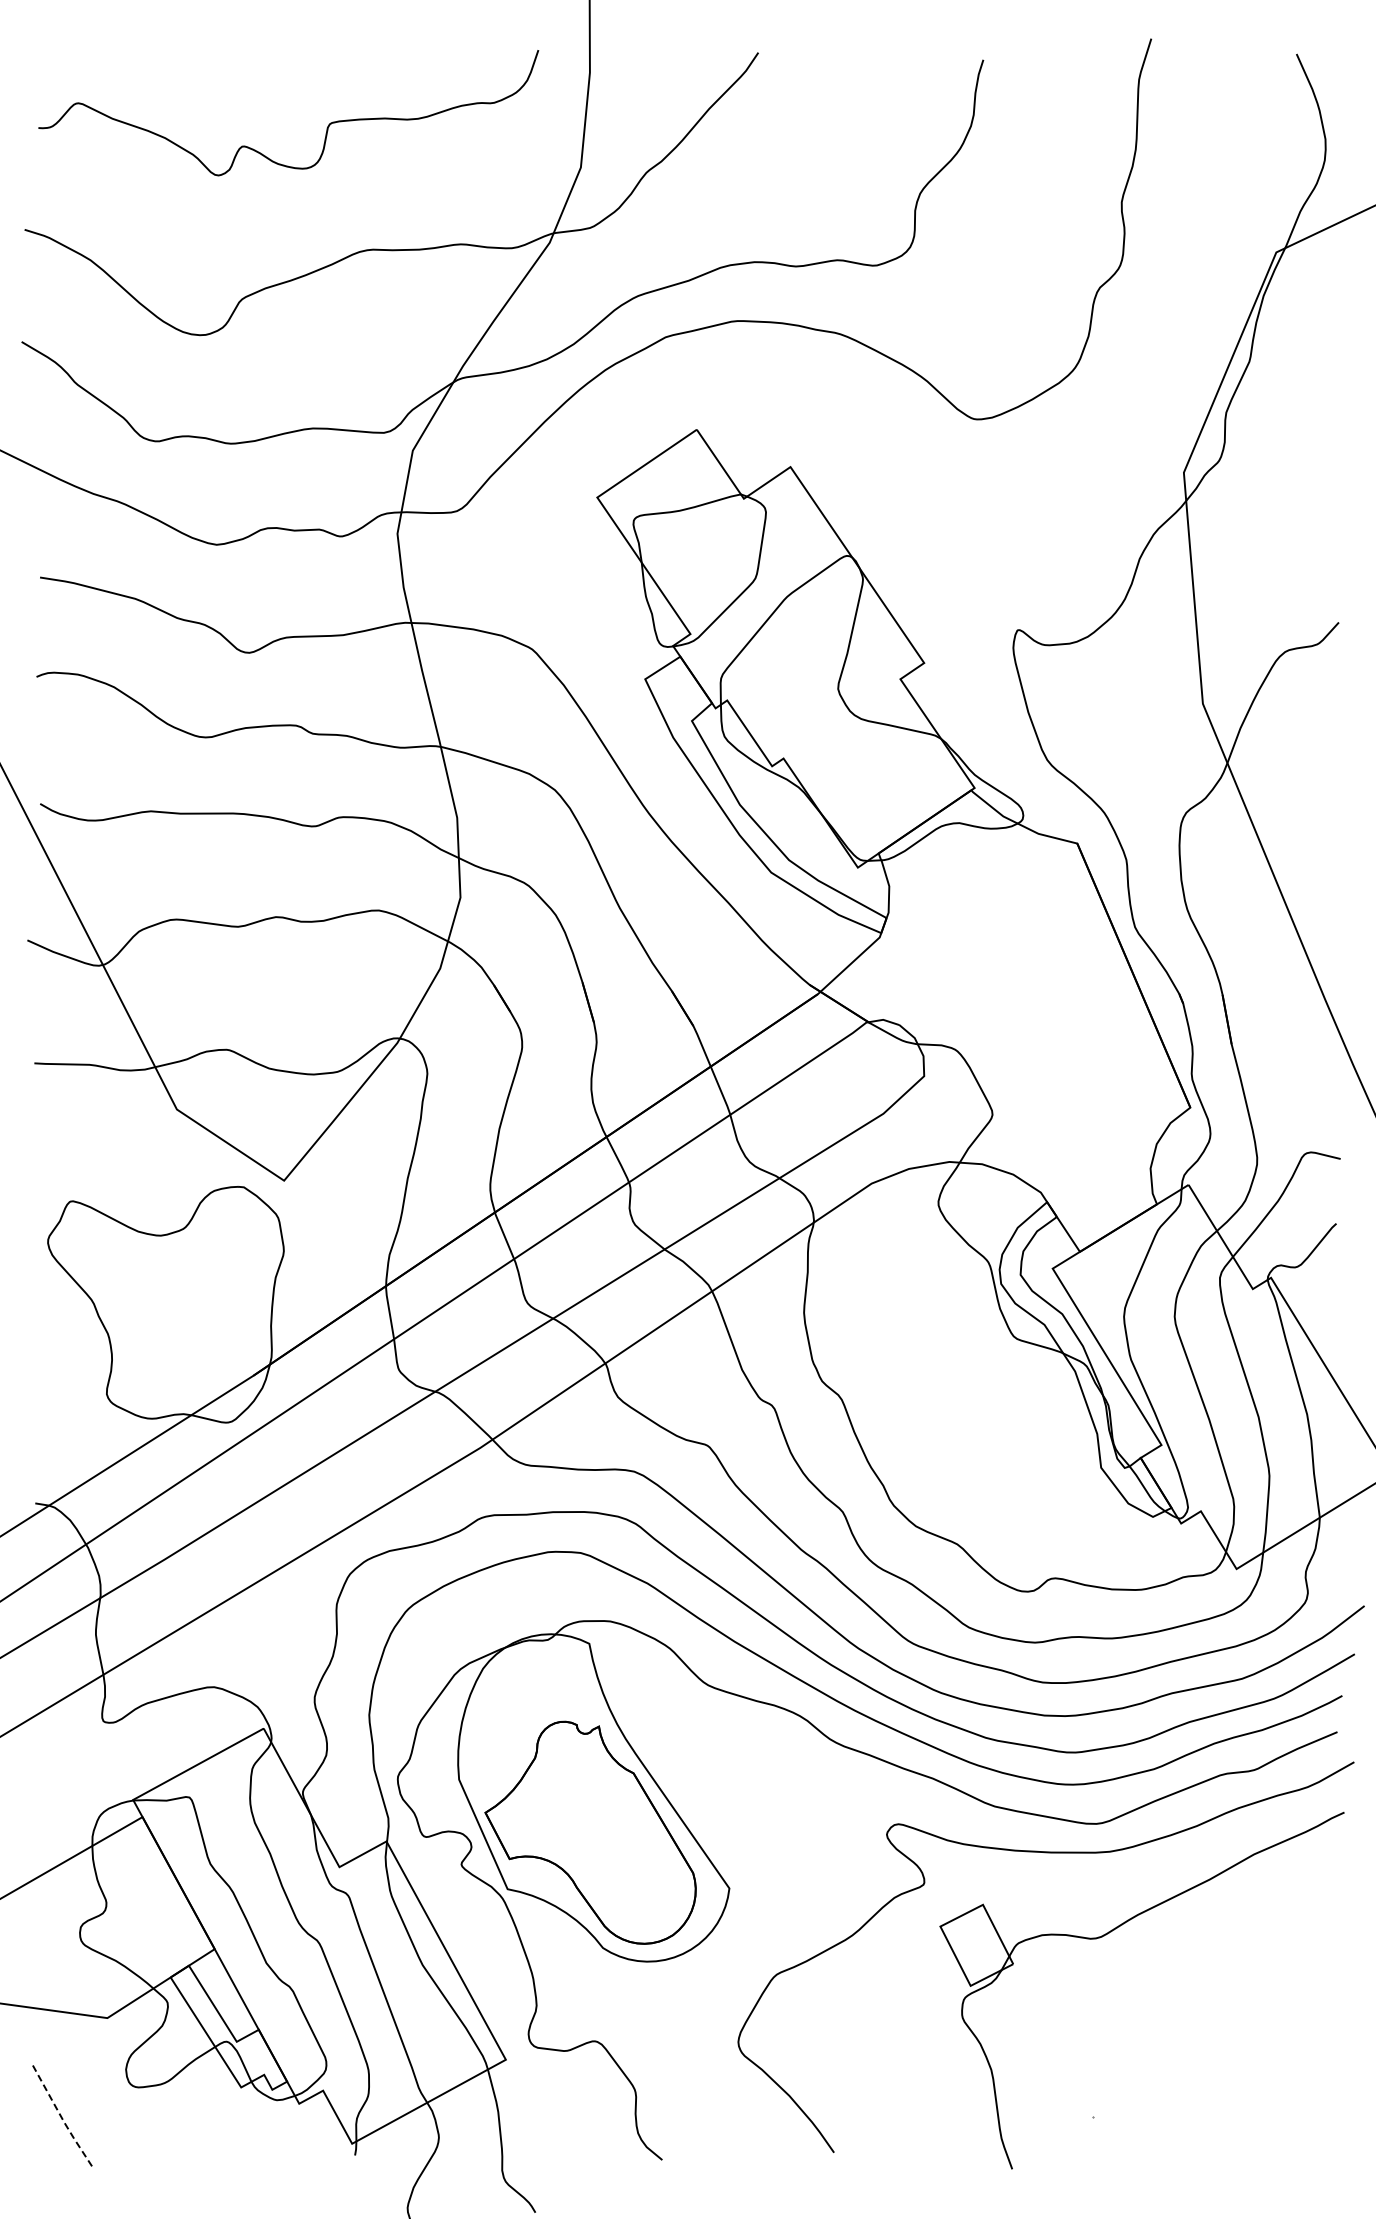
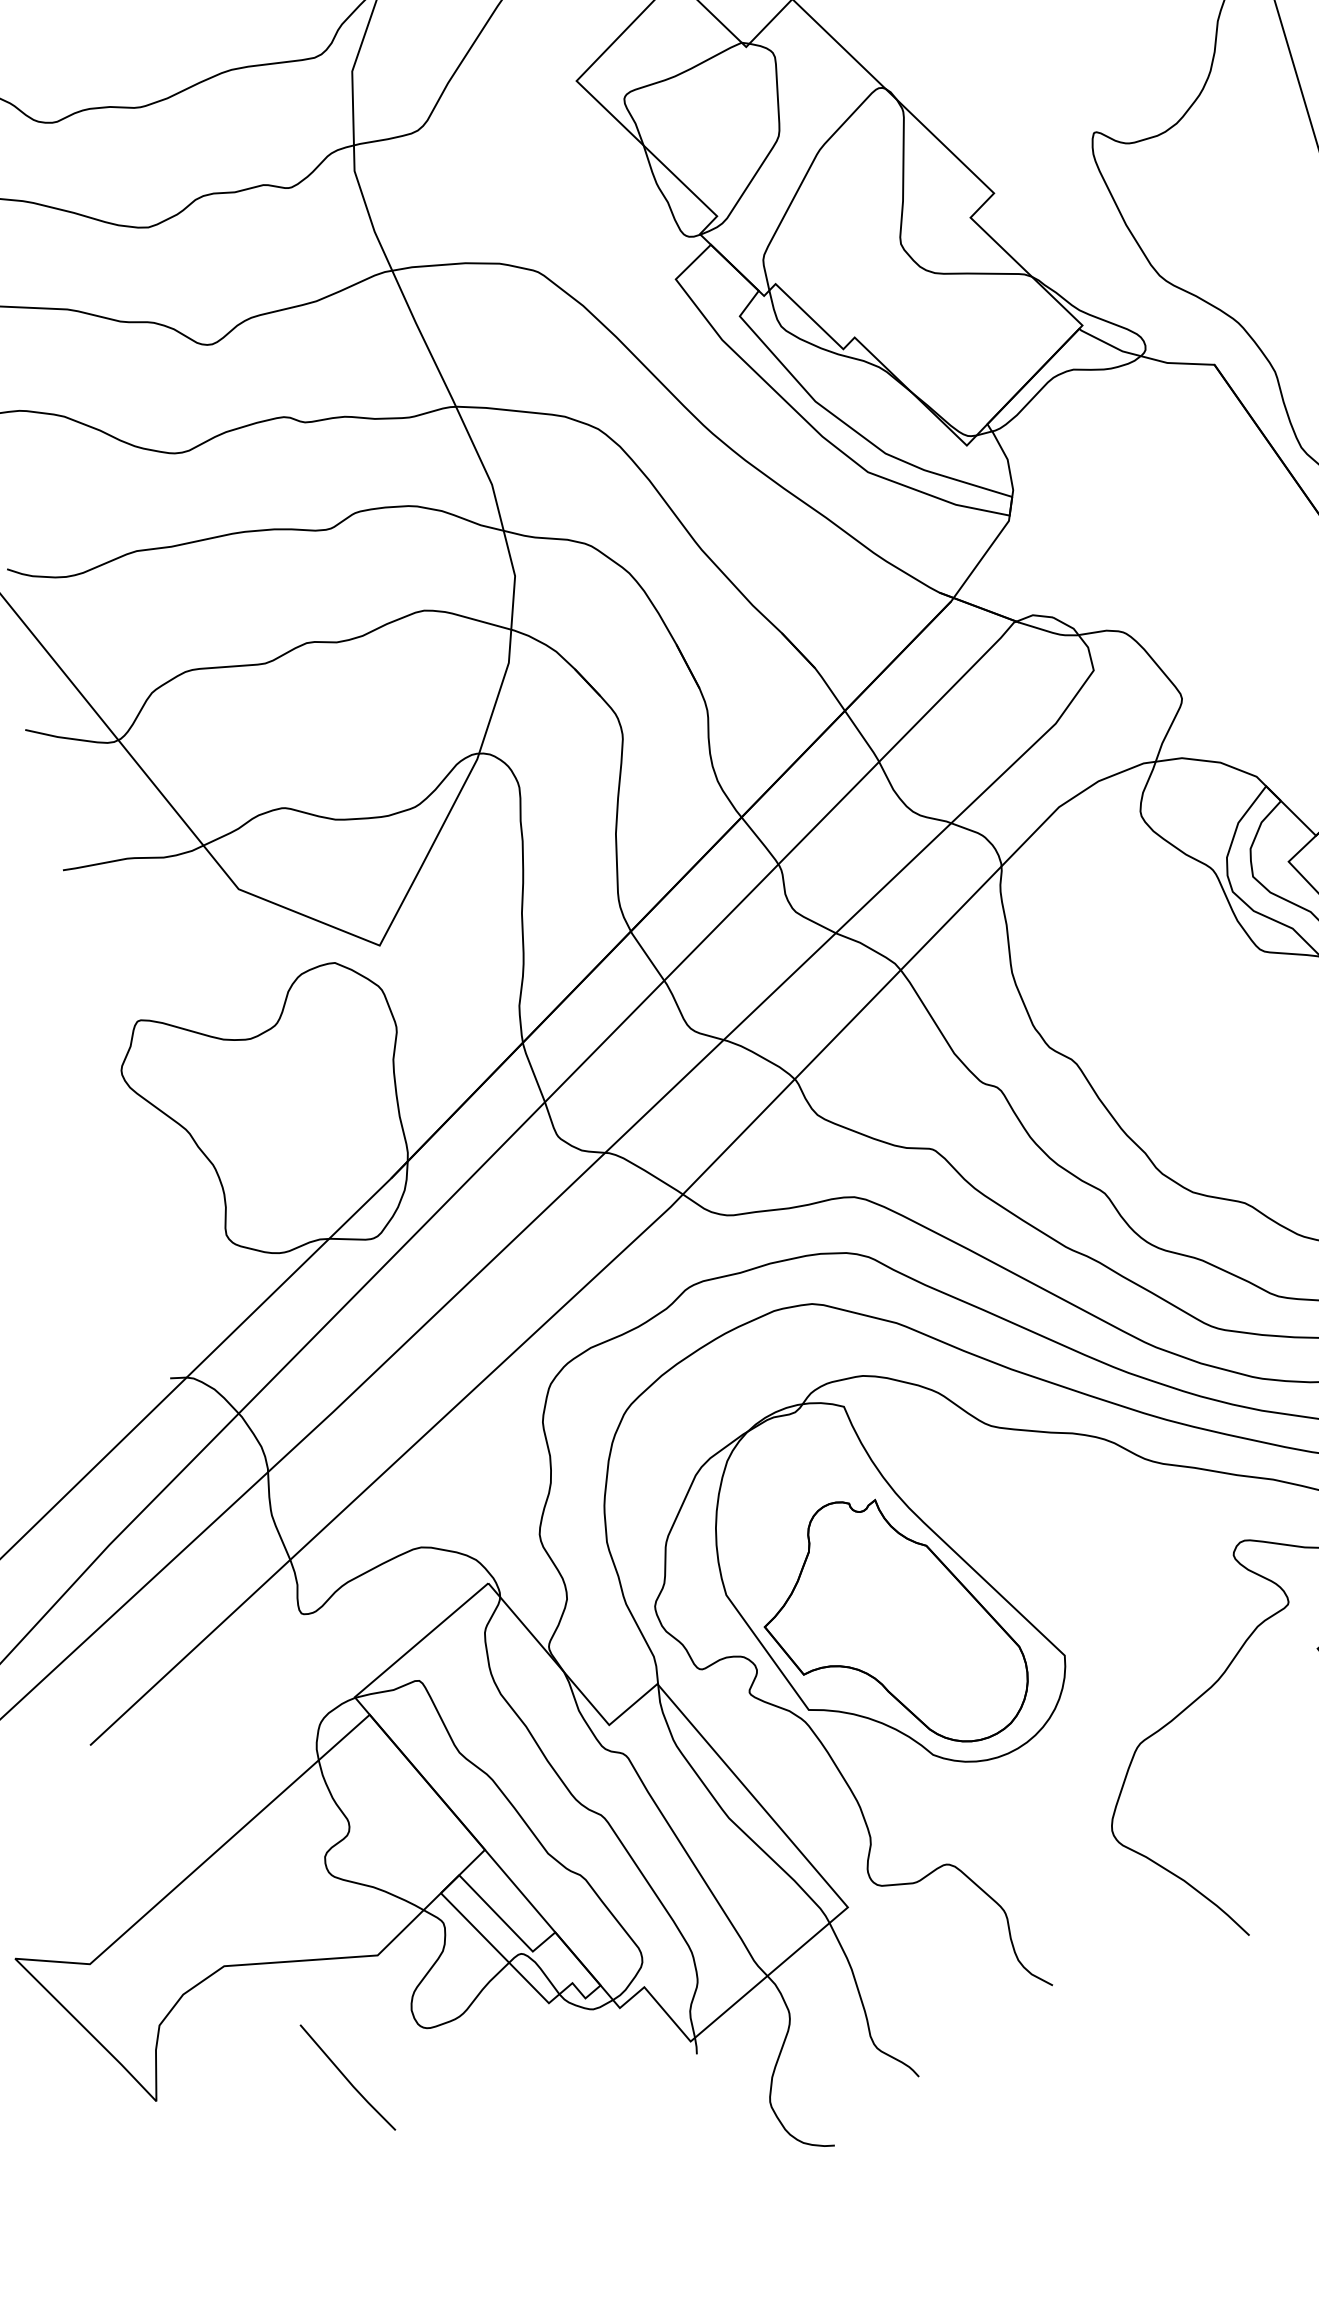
line: (60, 2115) -> (346, 2079), dashed -> solid

